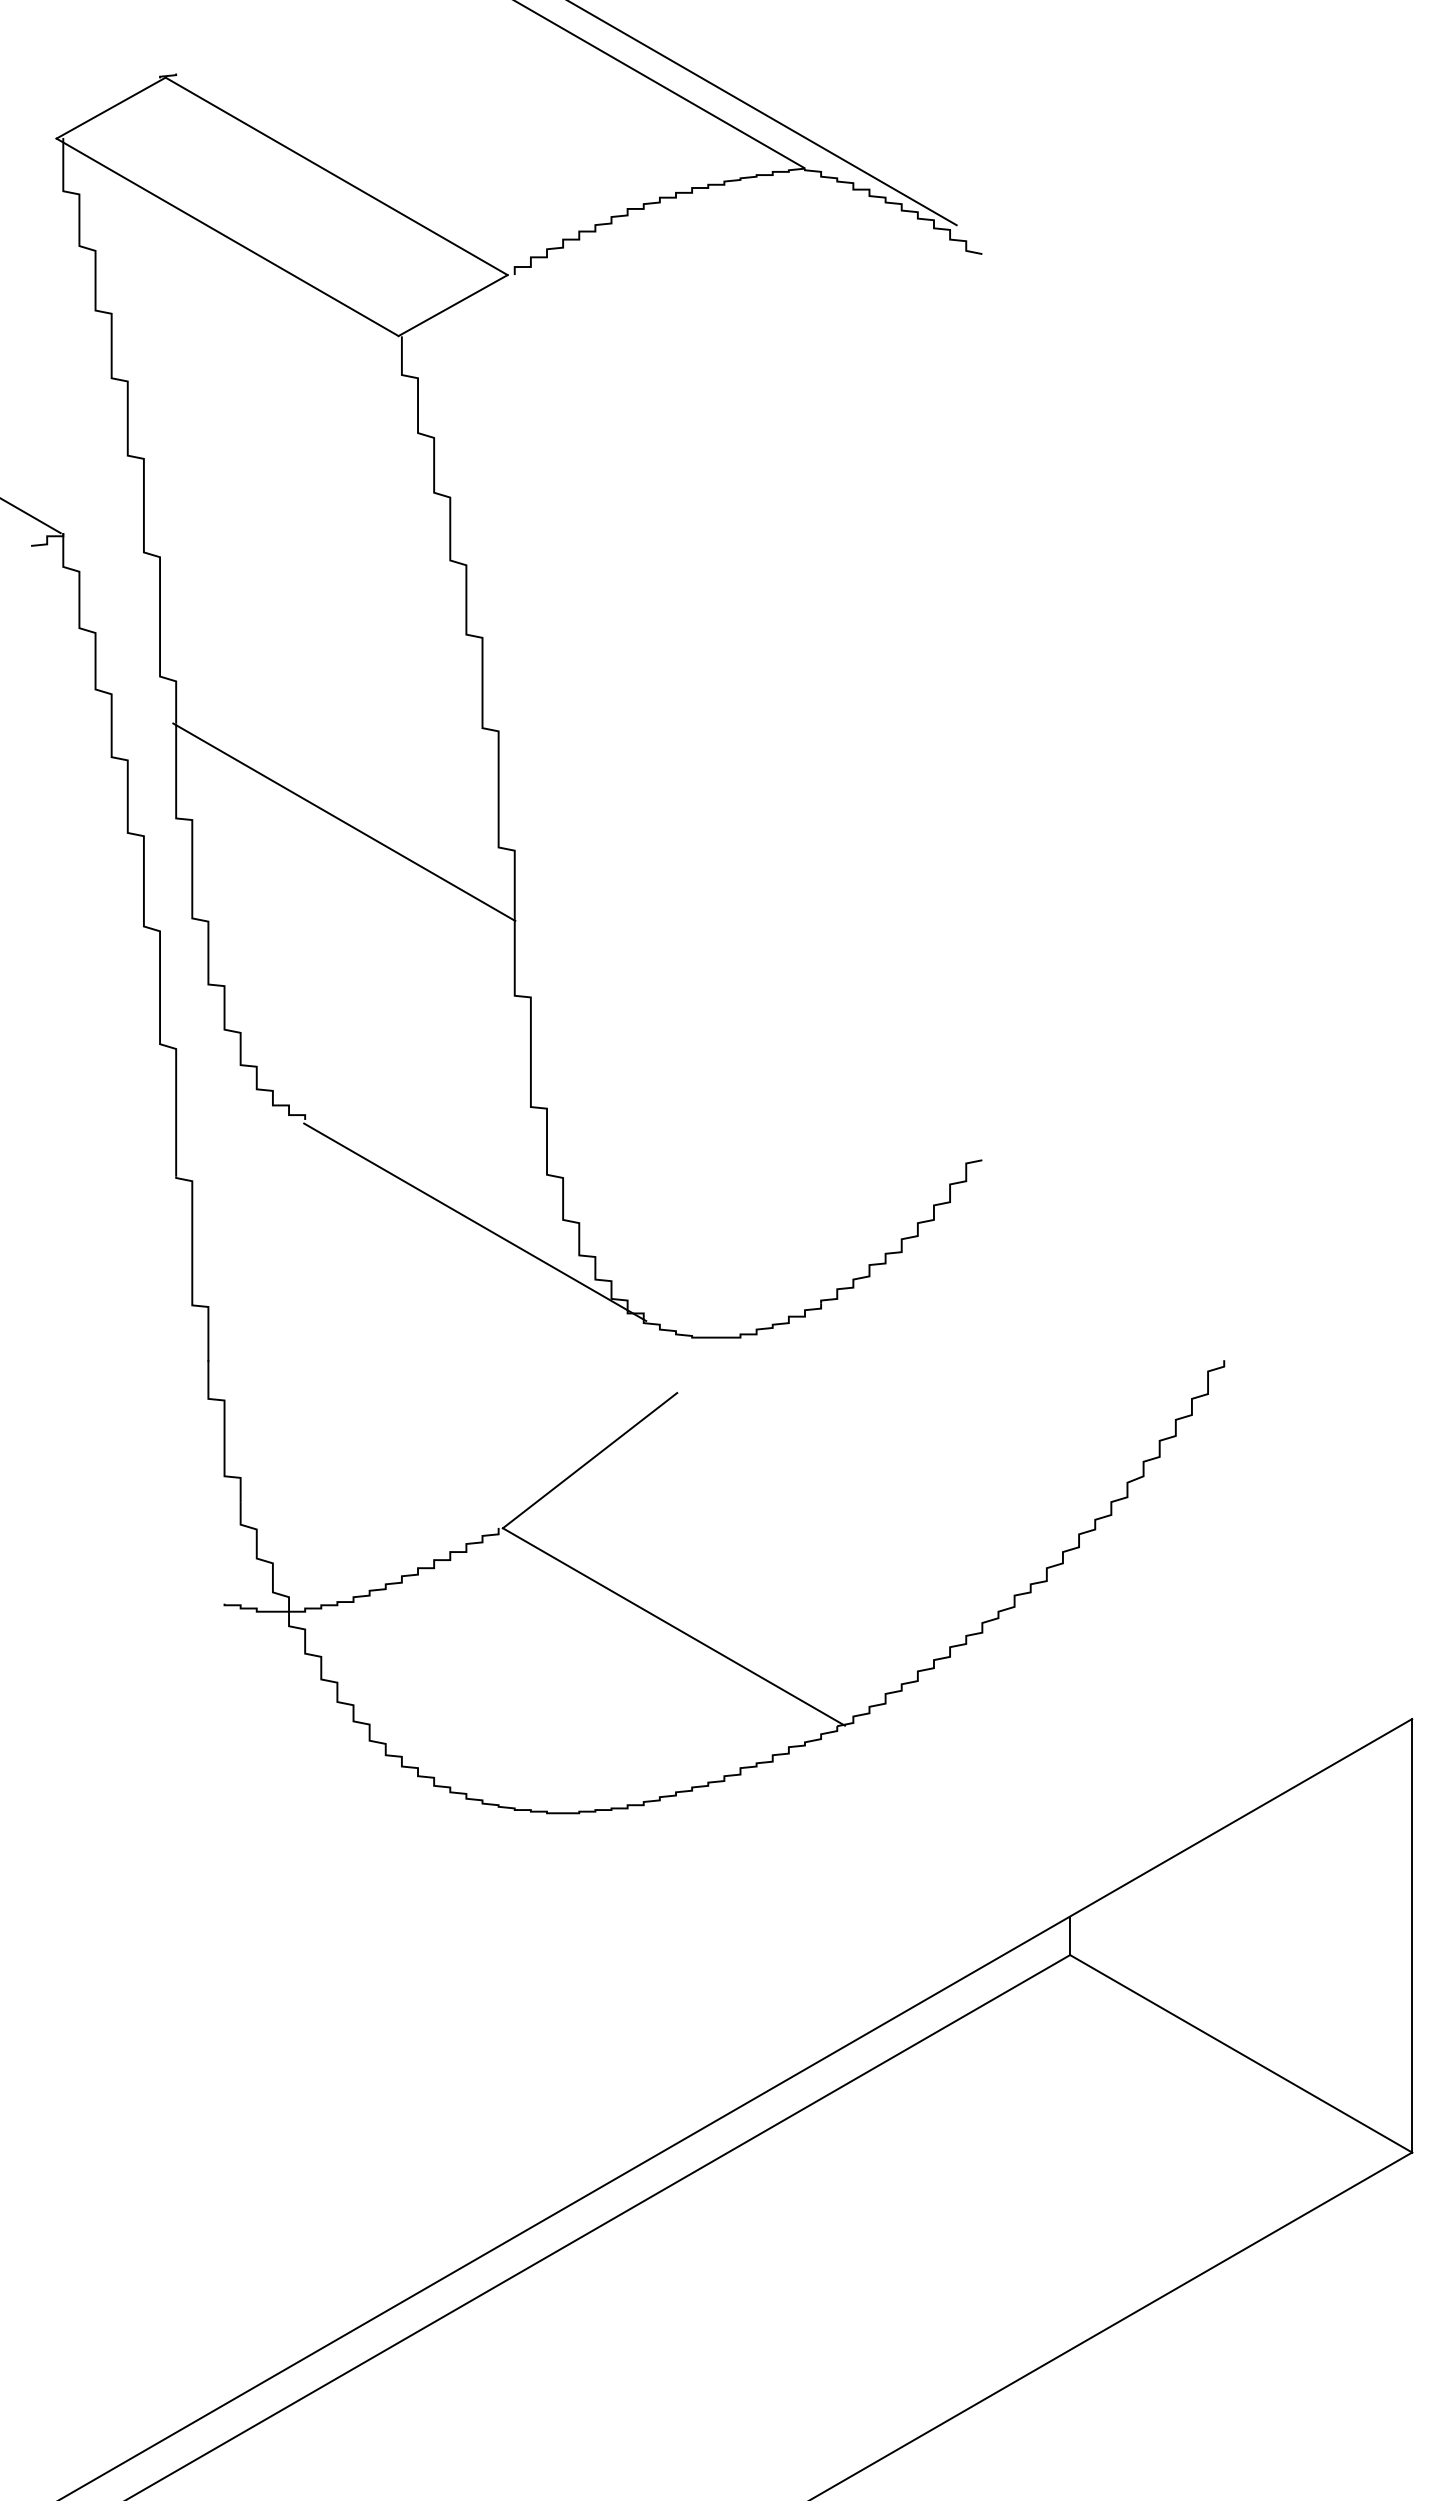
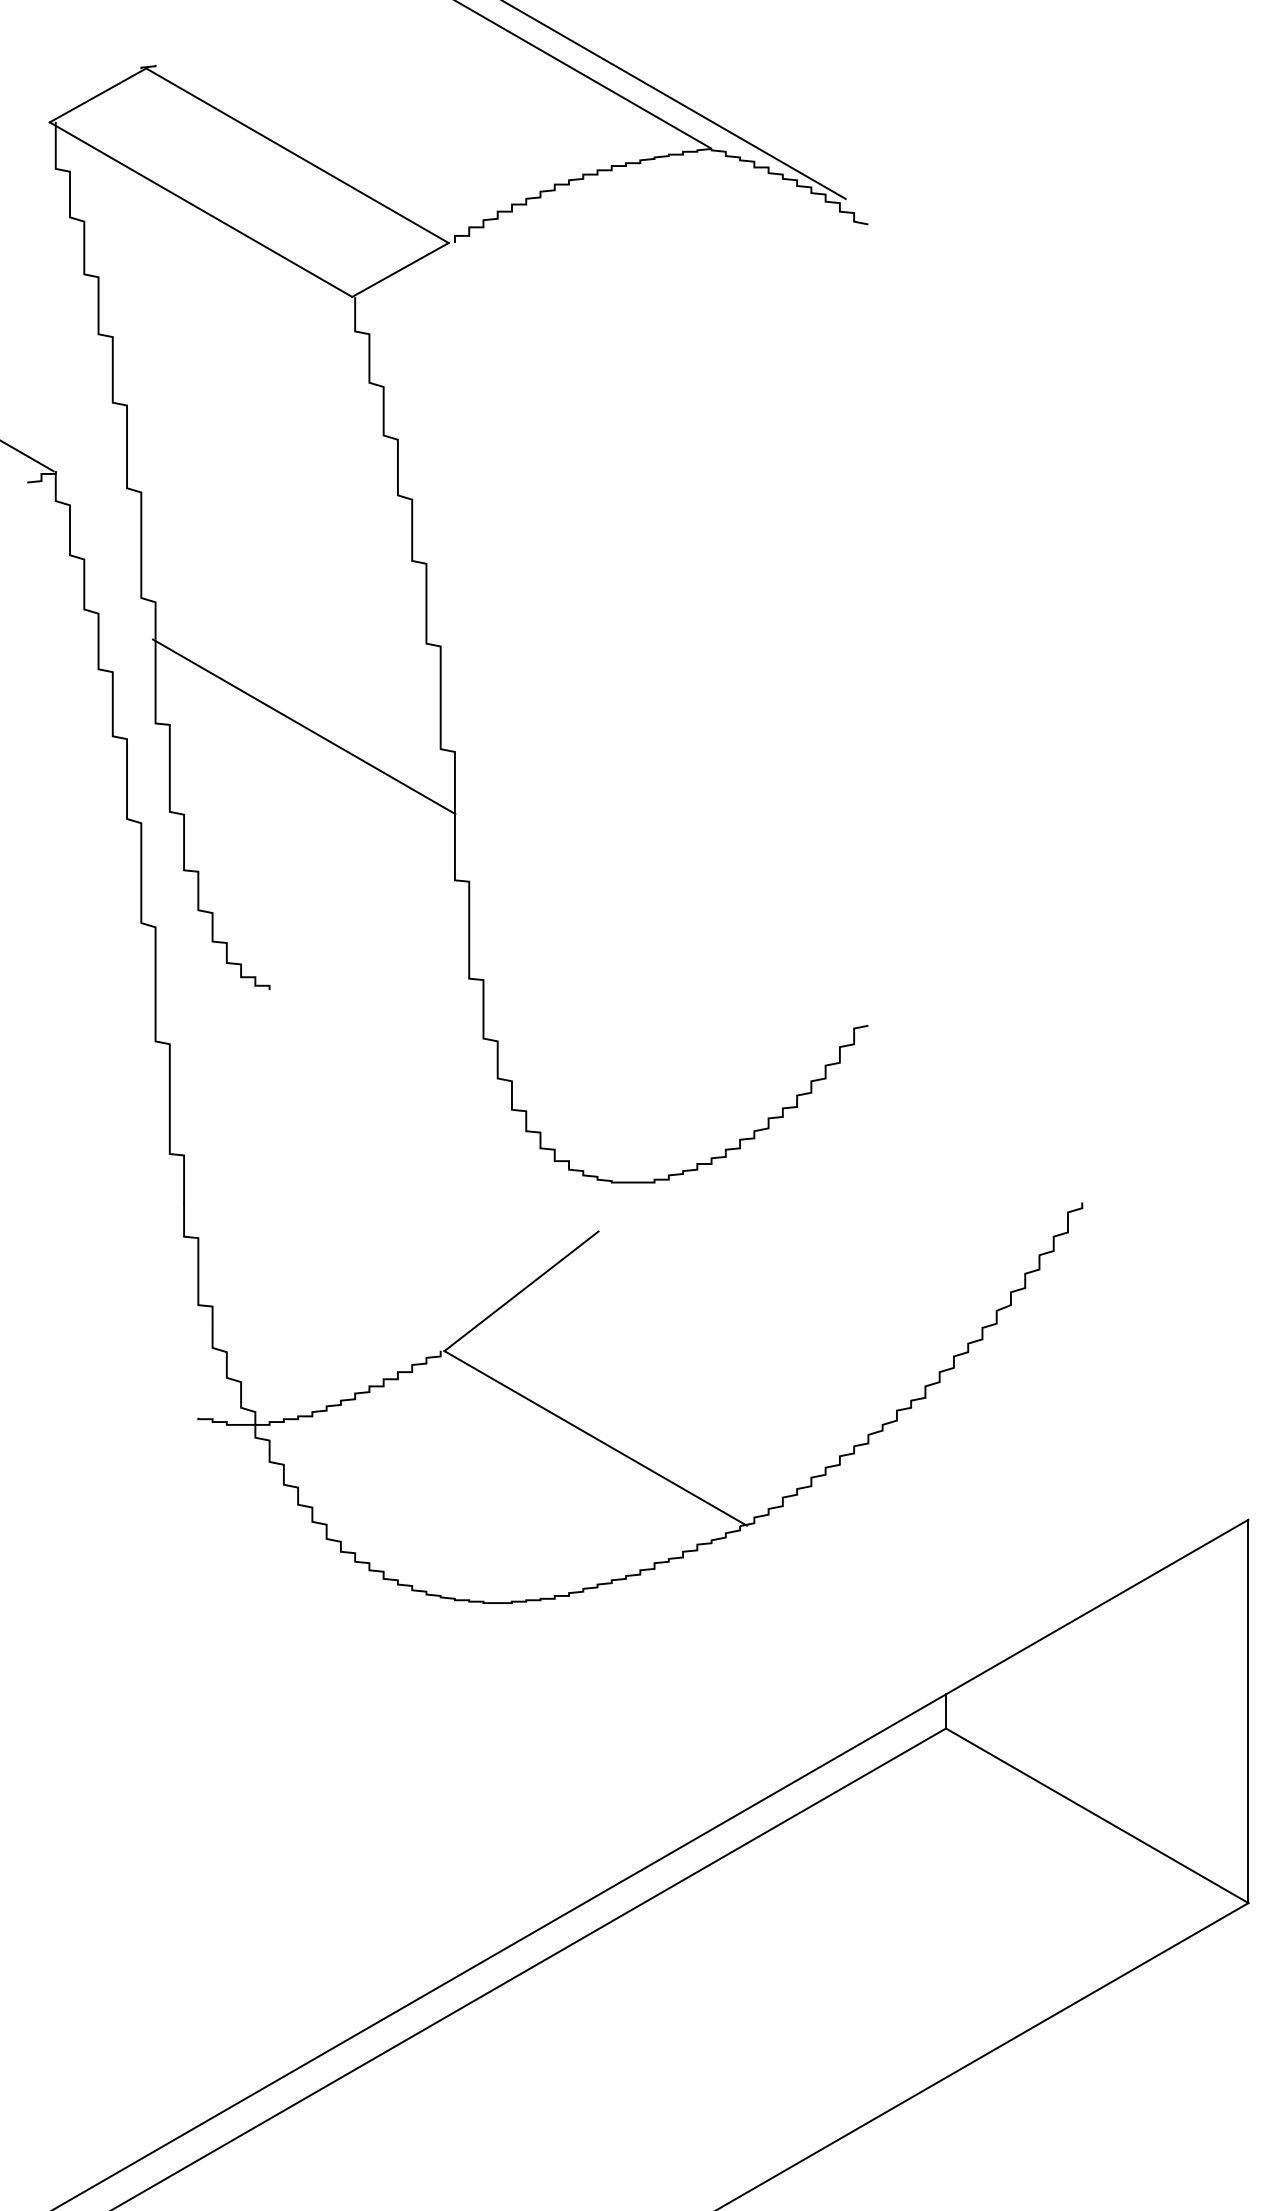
line: (475, 1222) -> (420, 1080), removed

